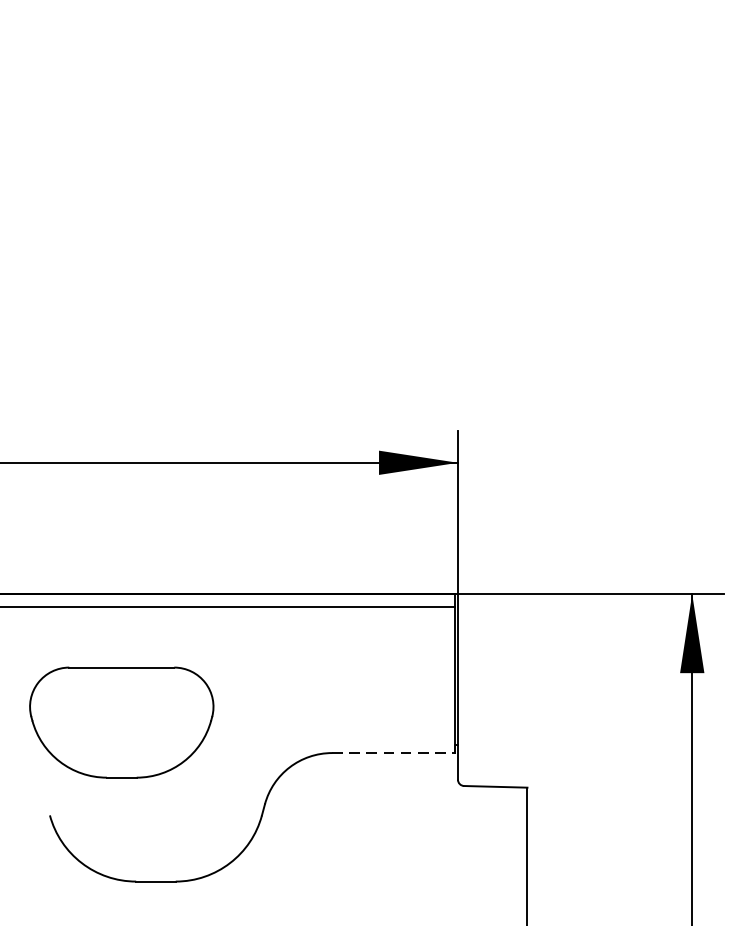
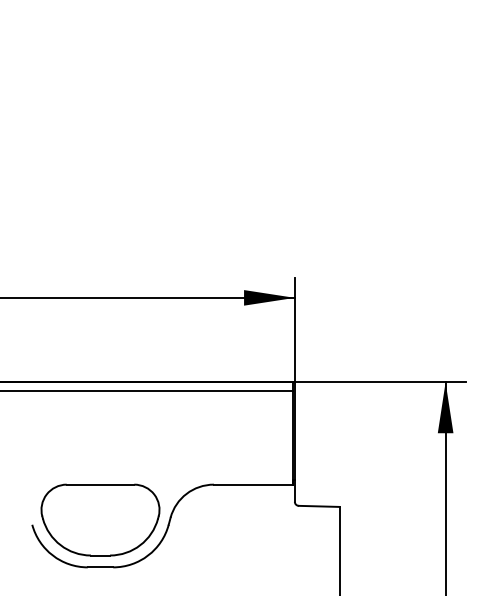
part: (121, 721) -> (100, 519), moved
line: (393, 752) -> (253, 484), dashed -> solid

